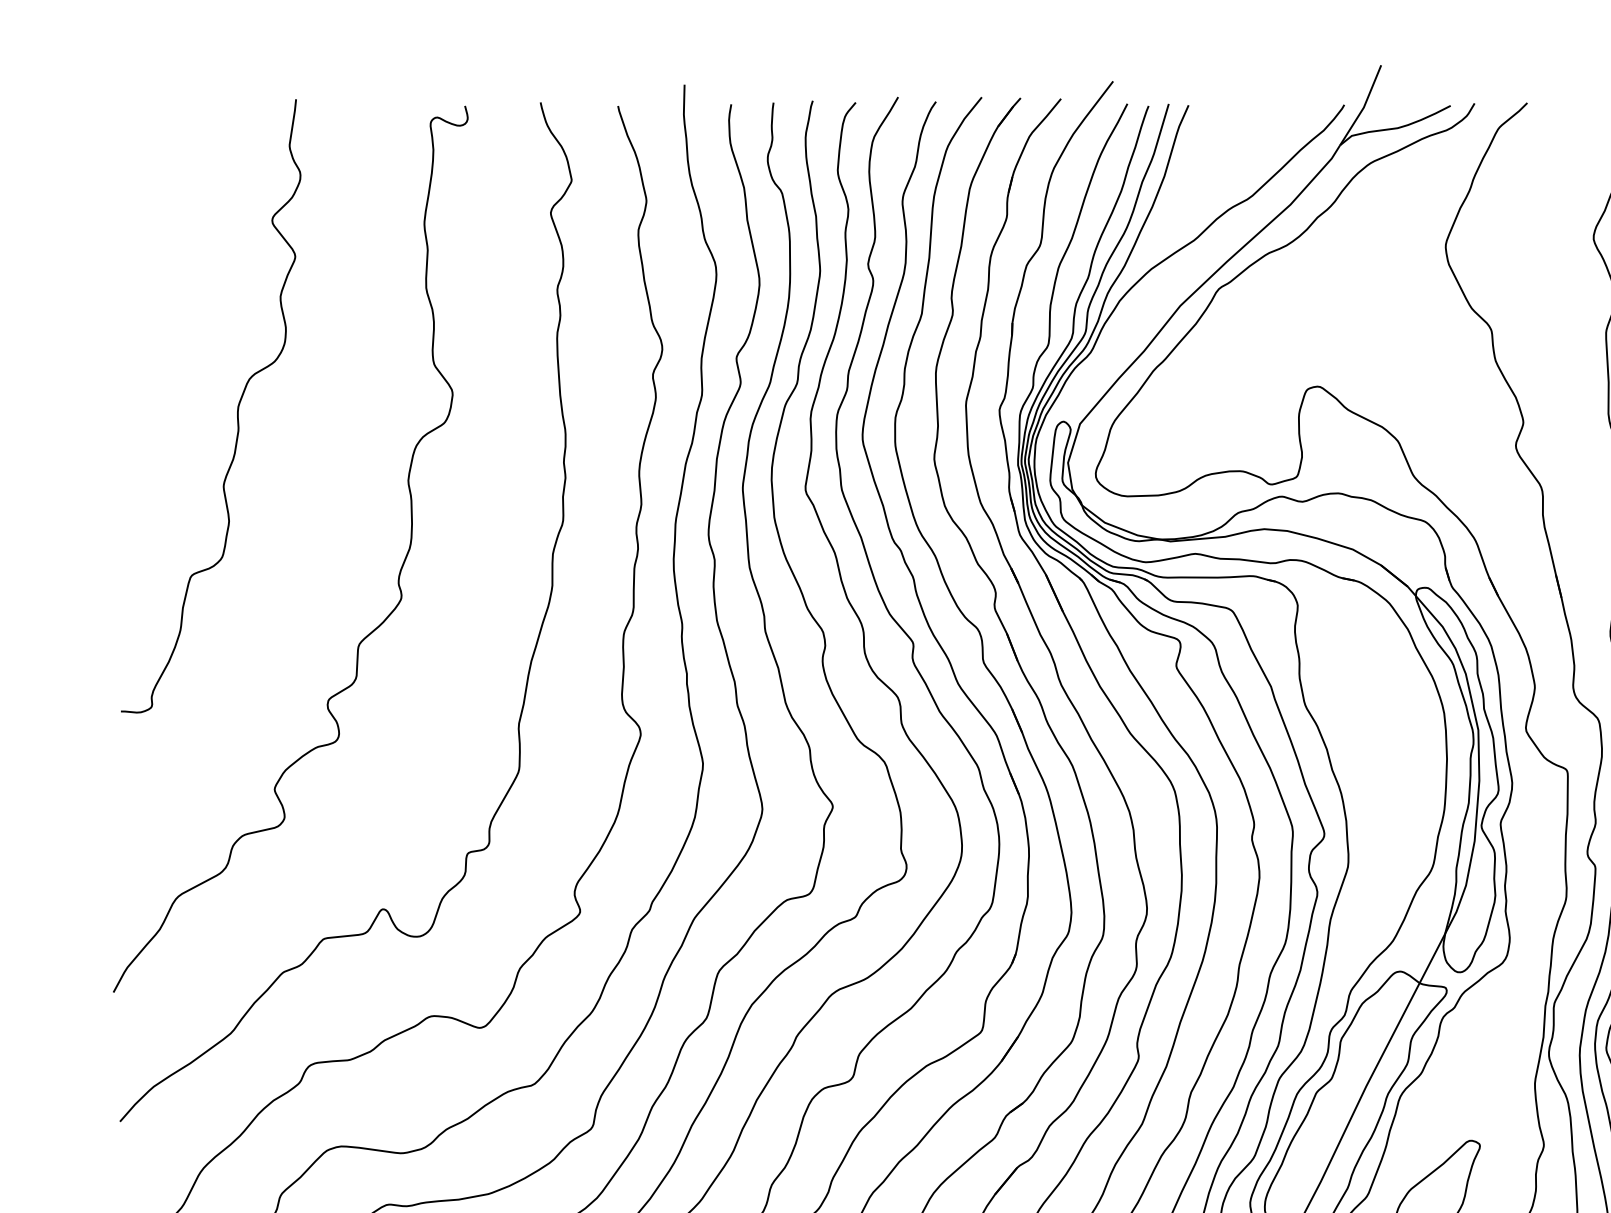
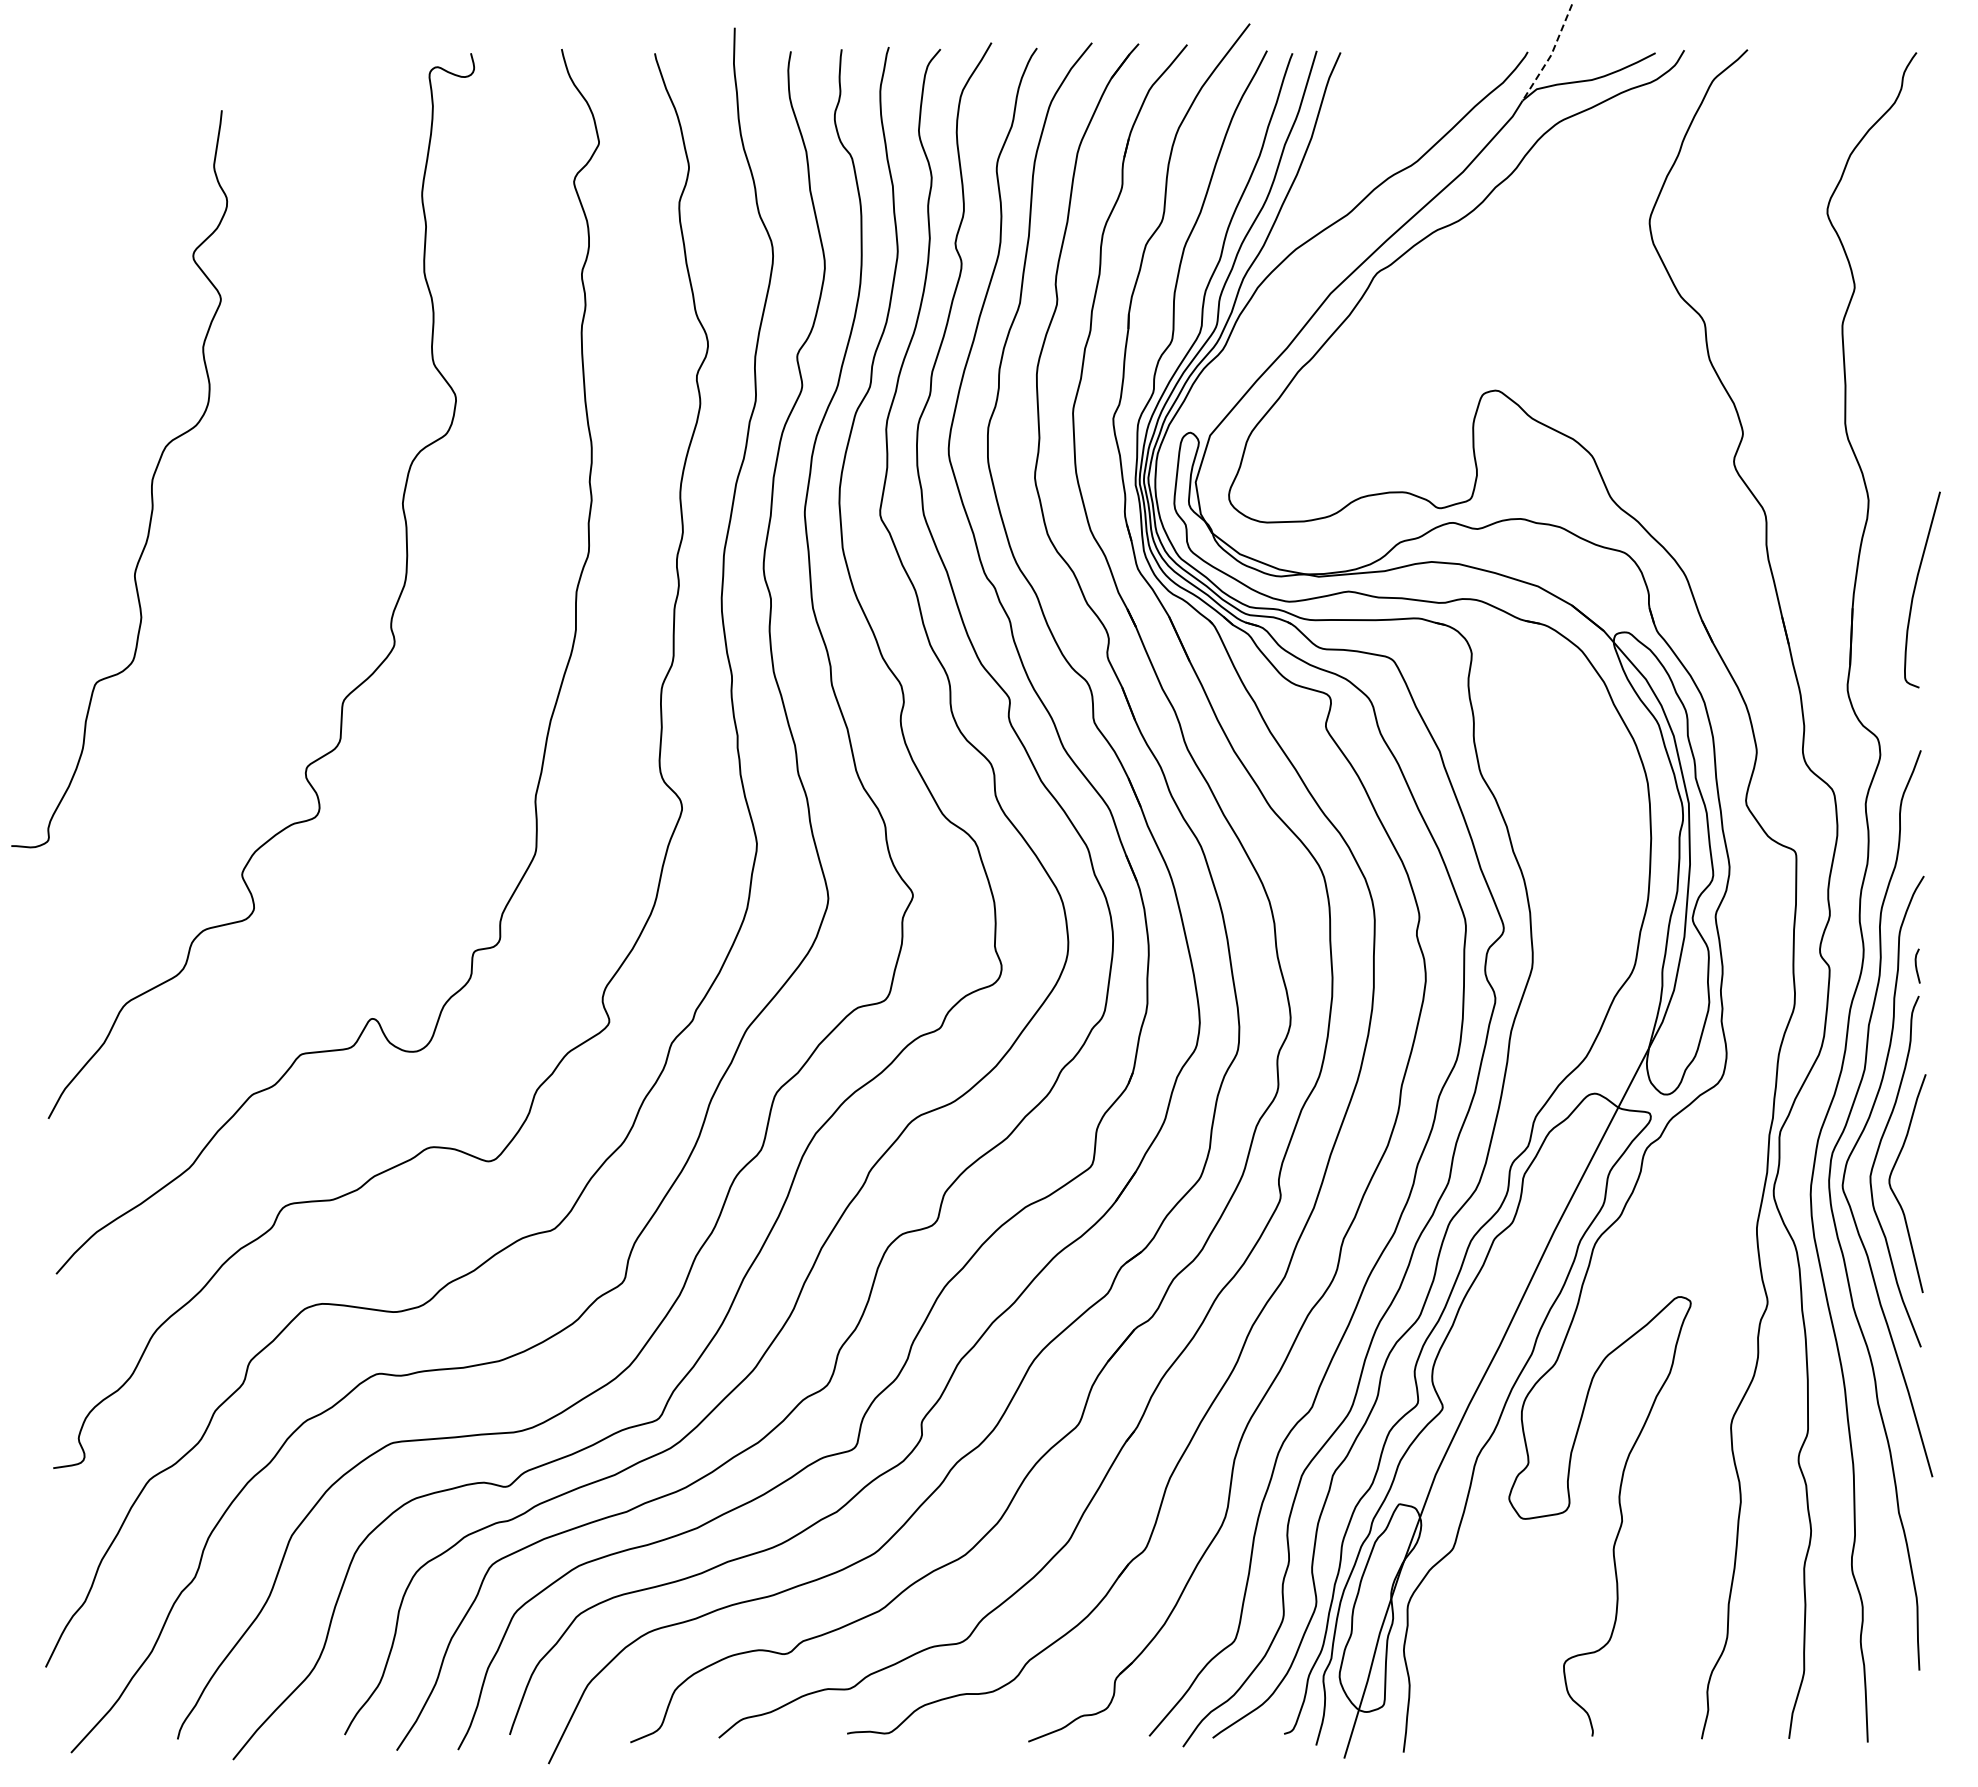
line: (1364, 107) -> (1551, 55), solid -> dashed
curve: (237, 406) -> (151, 479), moved

